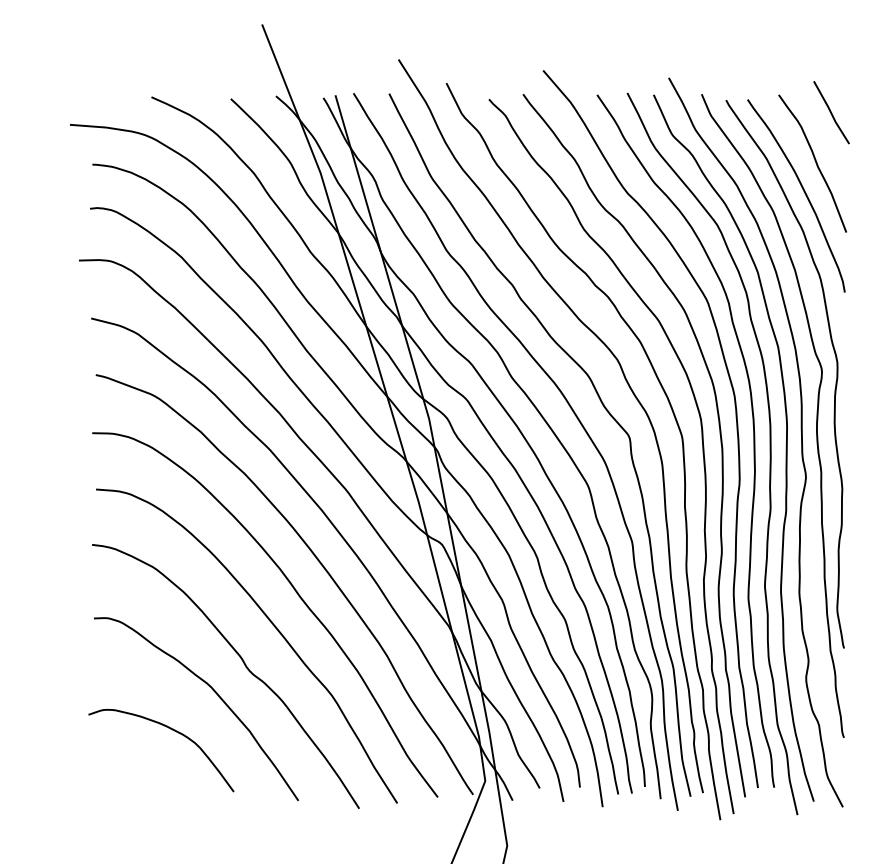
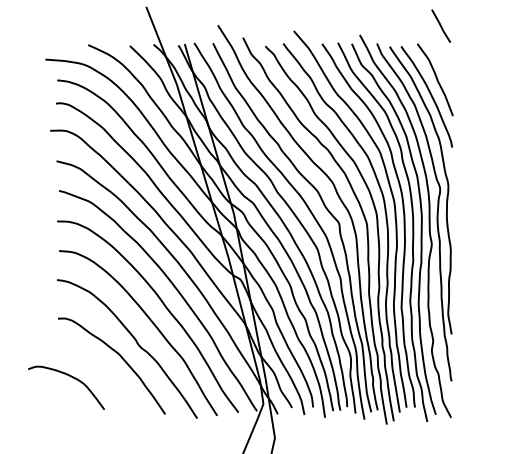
line: (830, 111) -> (440, 25), moved
curve: (169, 730) -> (70, 377), moved

